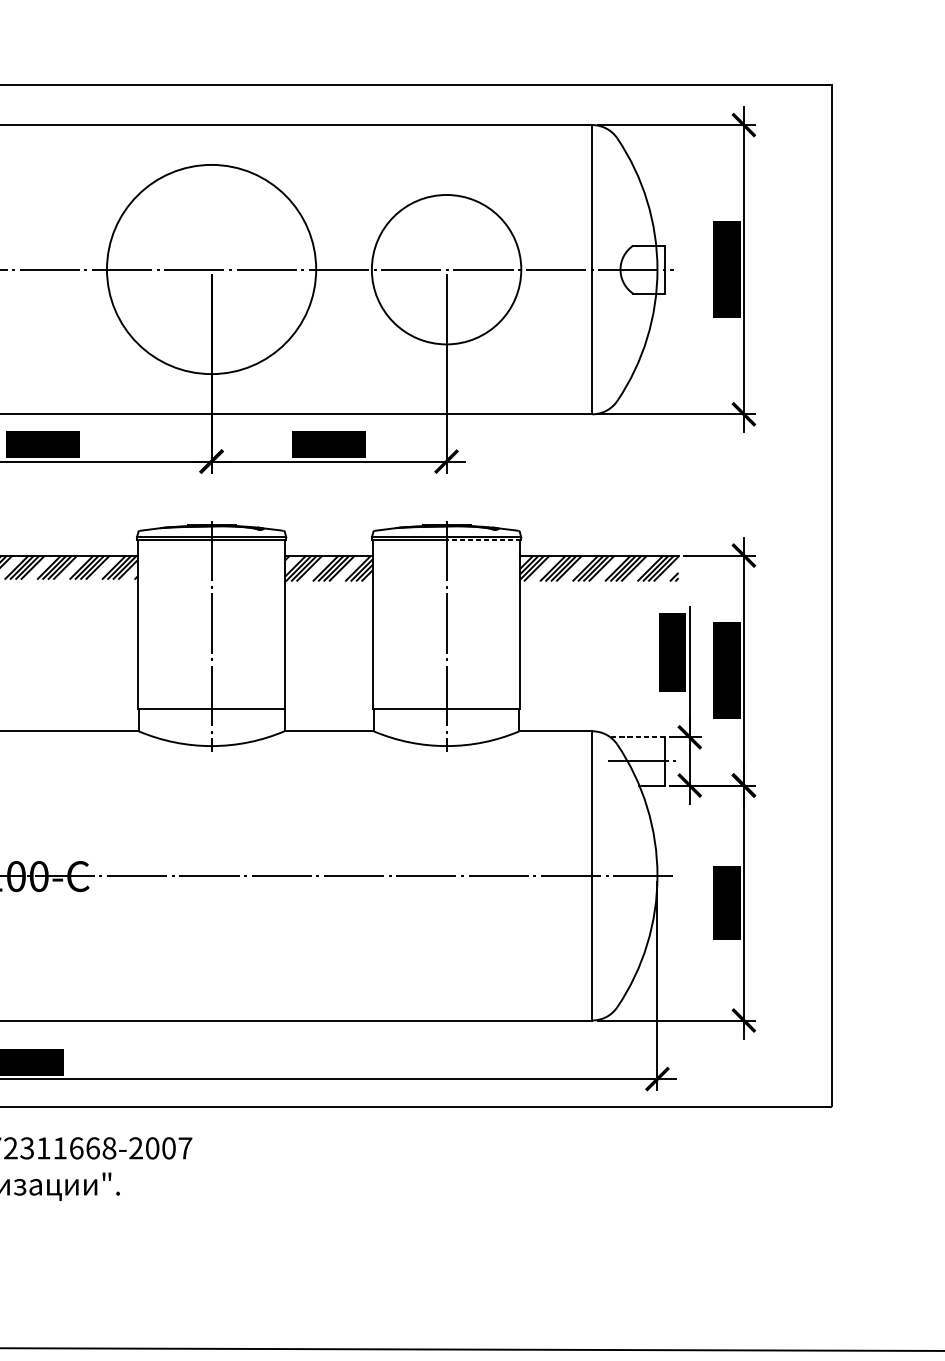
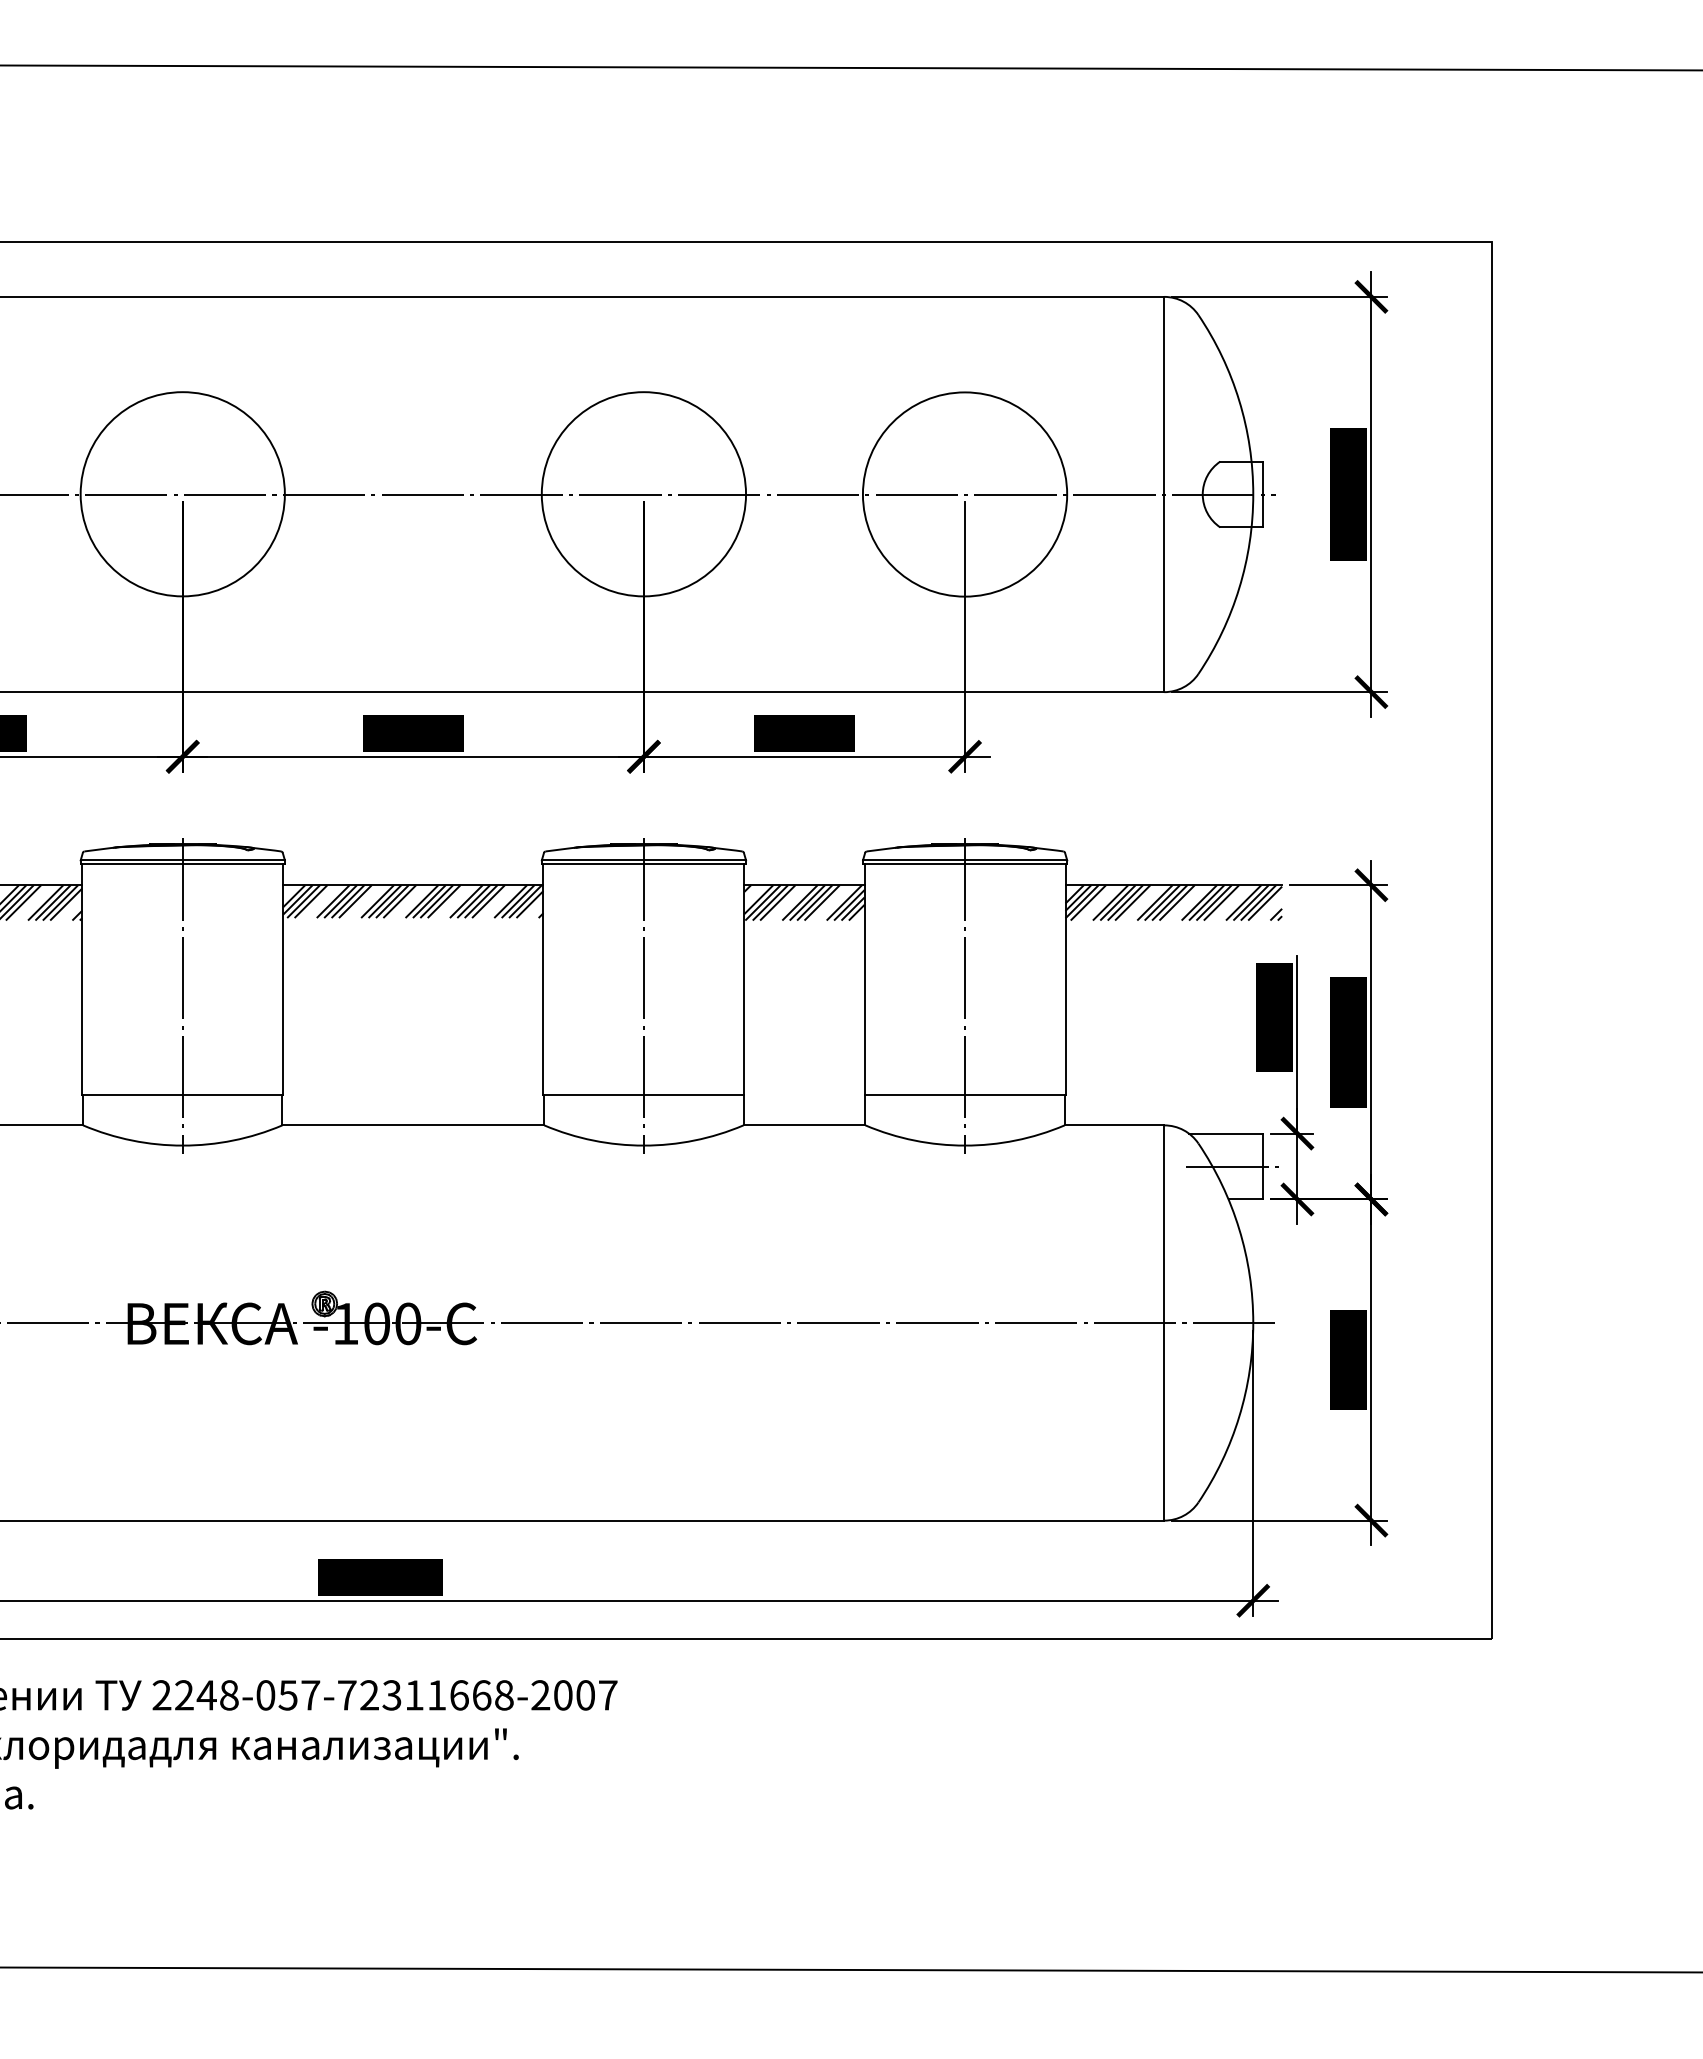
circle: (211, 269) -> (643, 494), size x0.71
line: (483, 540) -> (1015, 864), dashed -> solid
line: (637, 737) -> (1225, 1133), dashed -> solid

